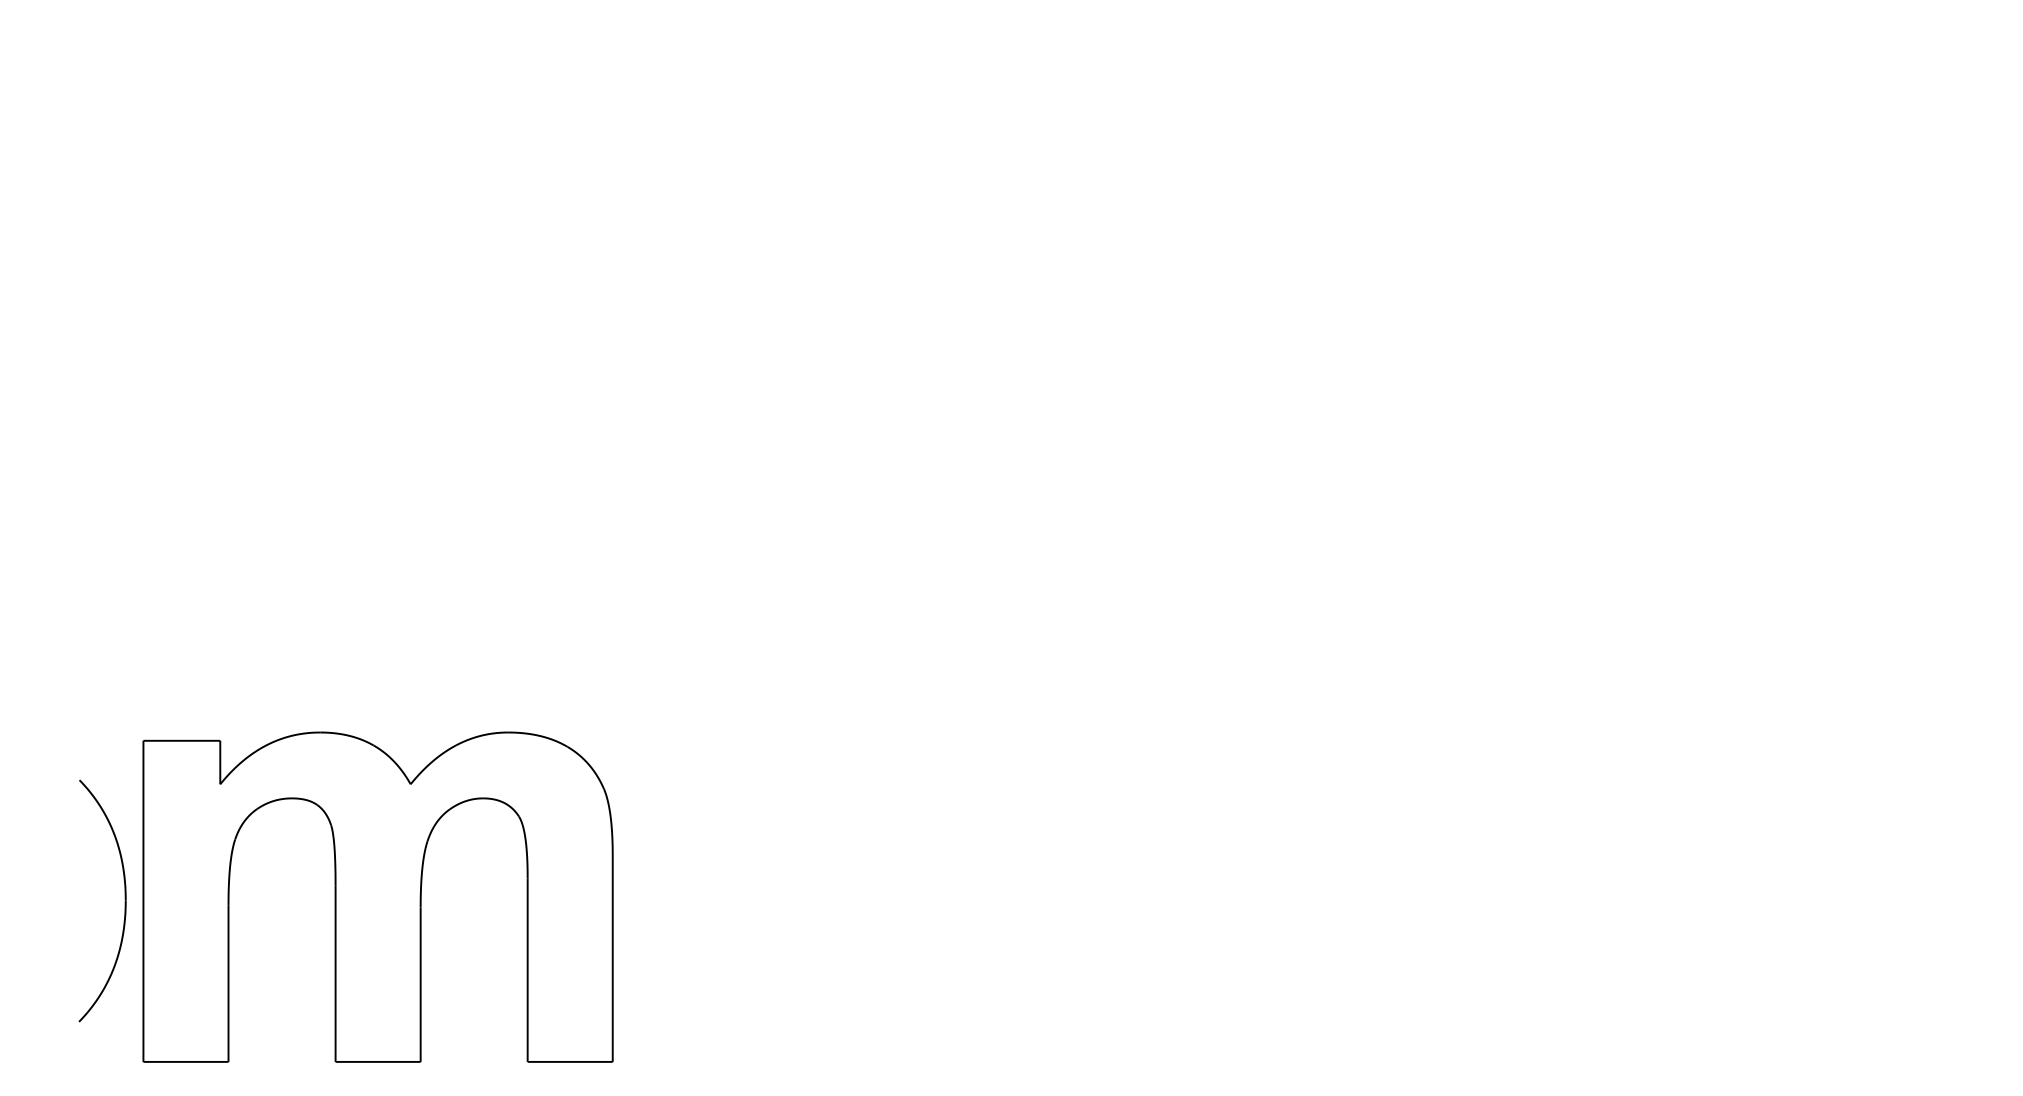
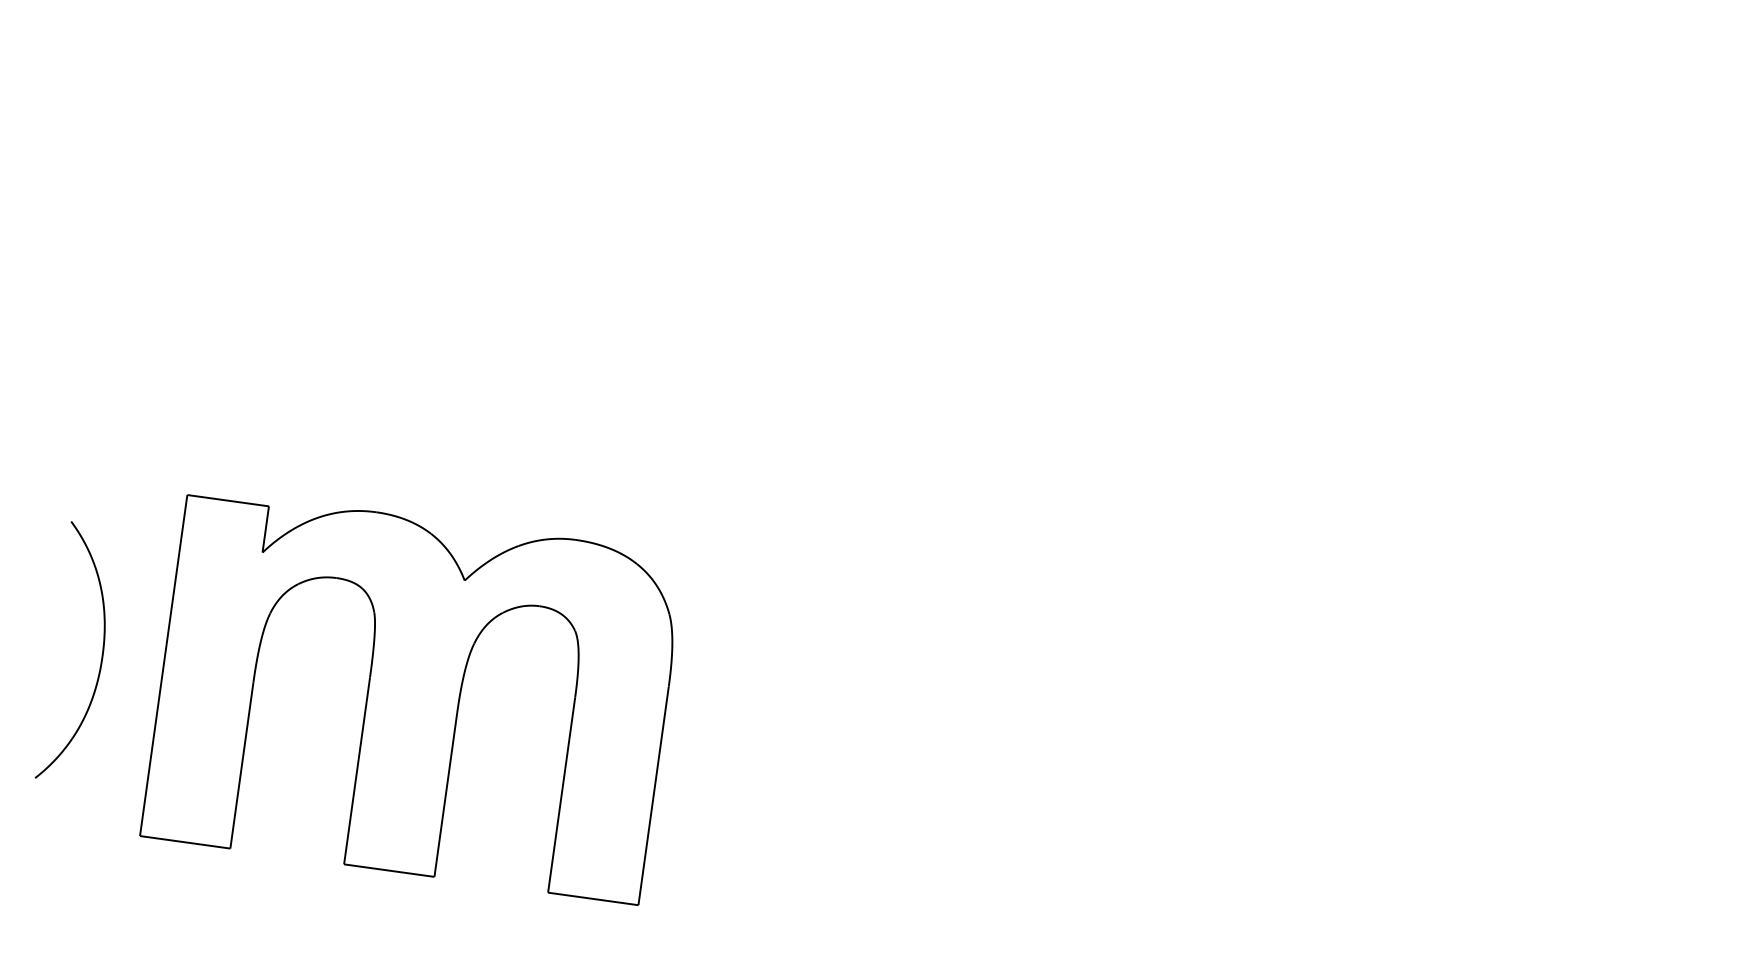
part: (124, 900) -> (101, 655), moved

